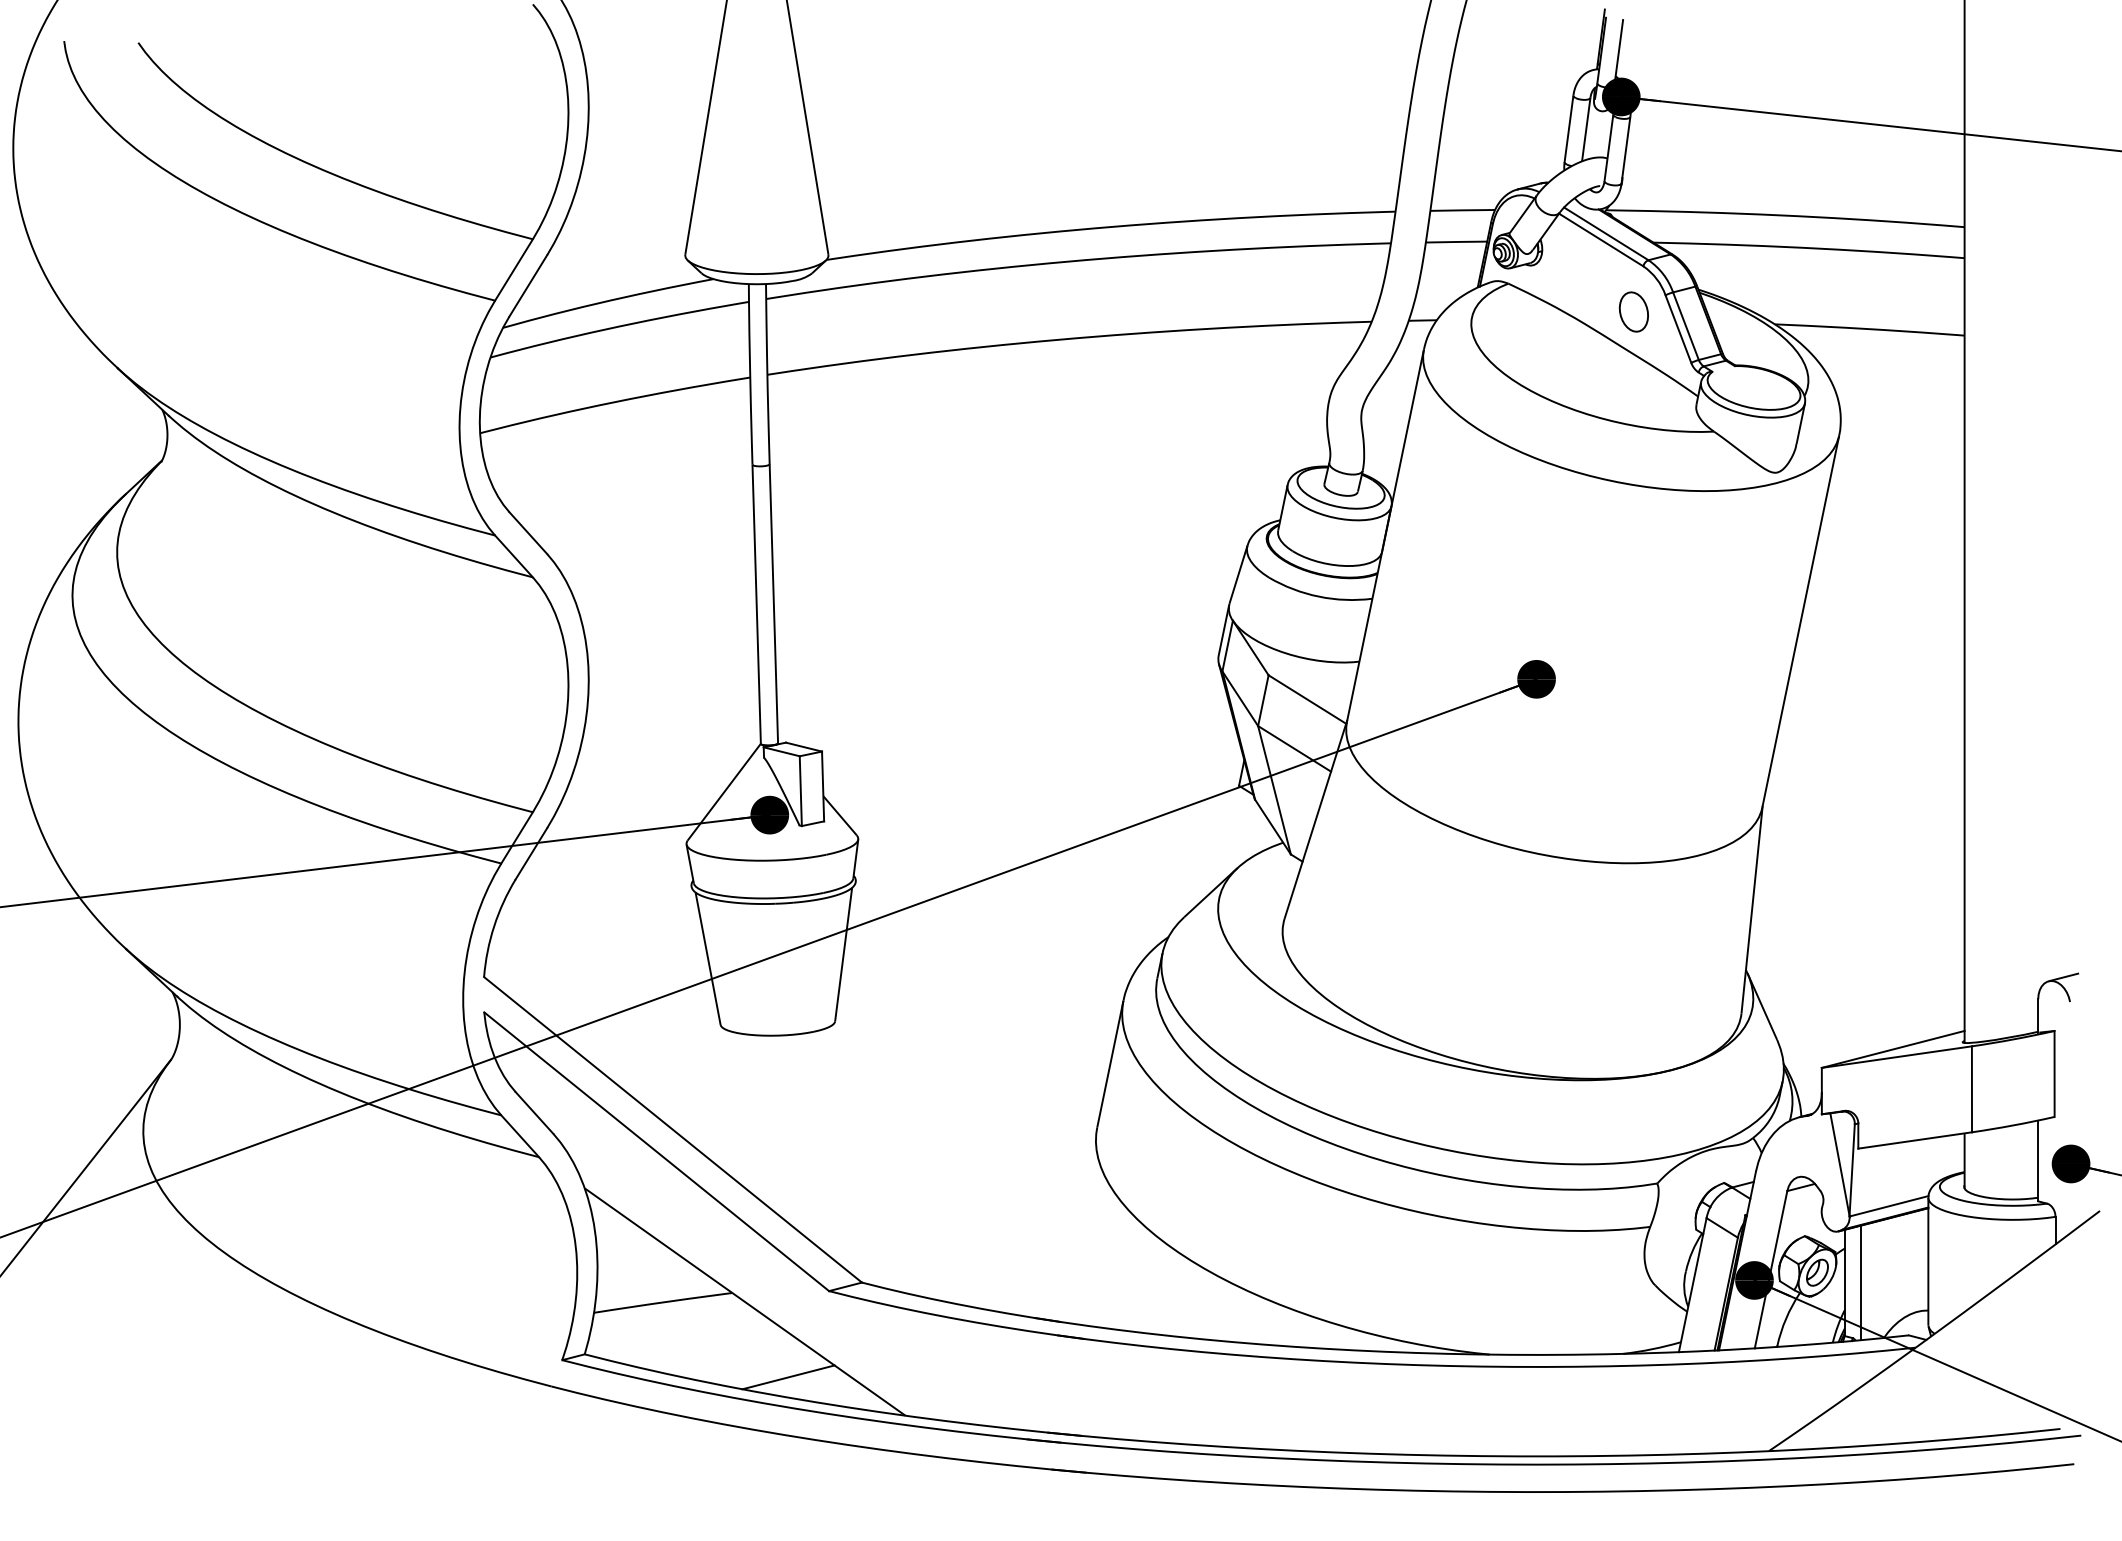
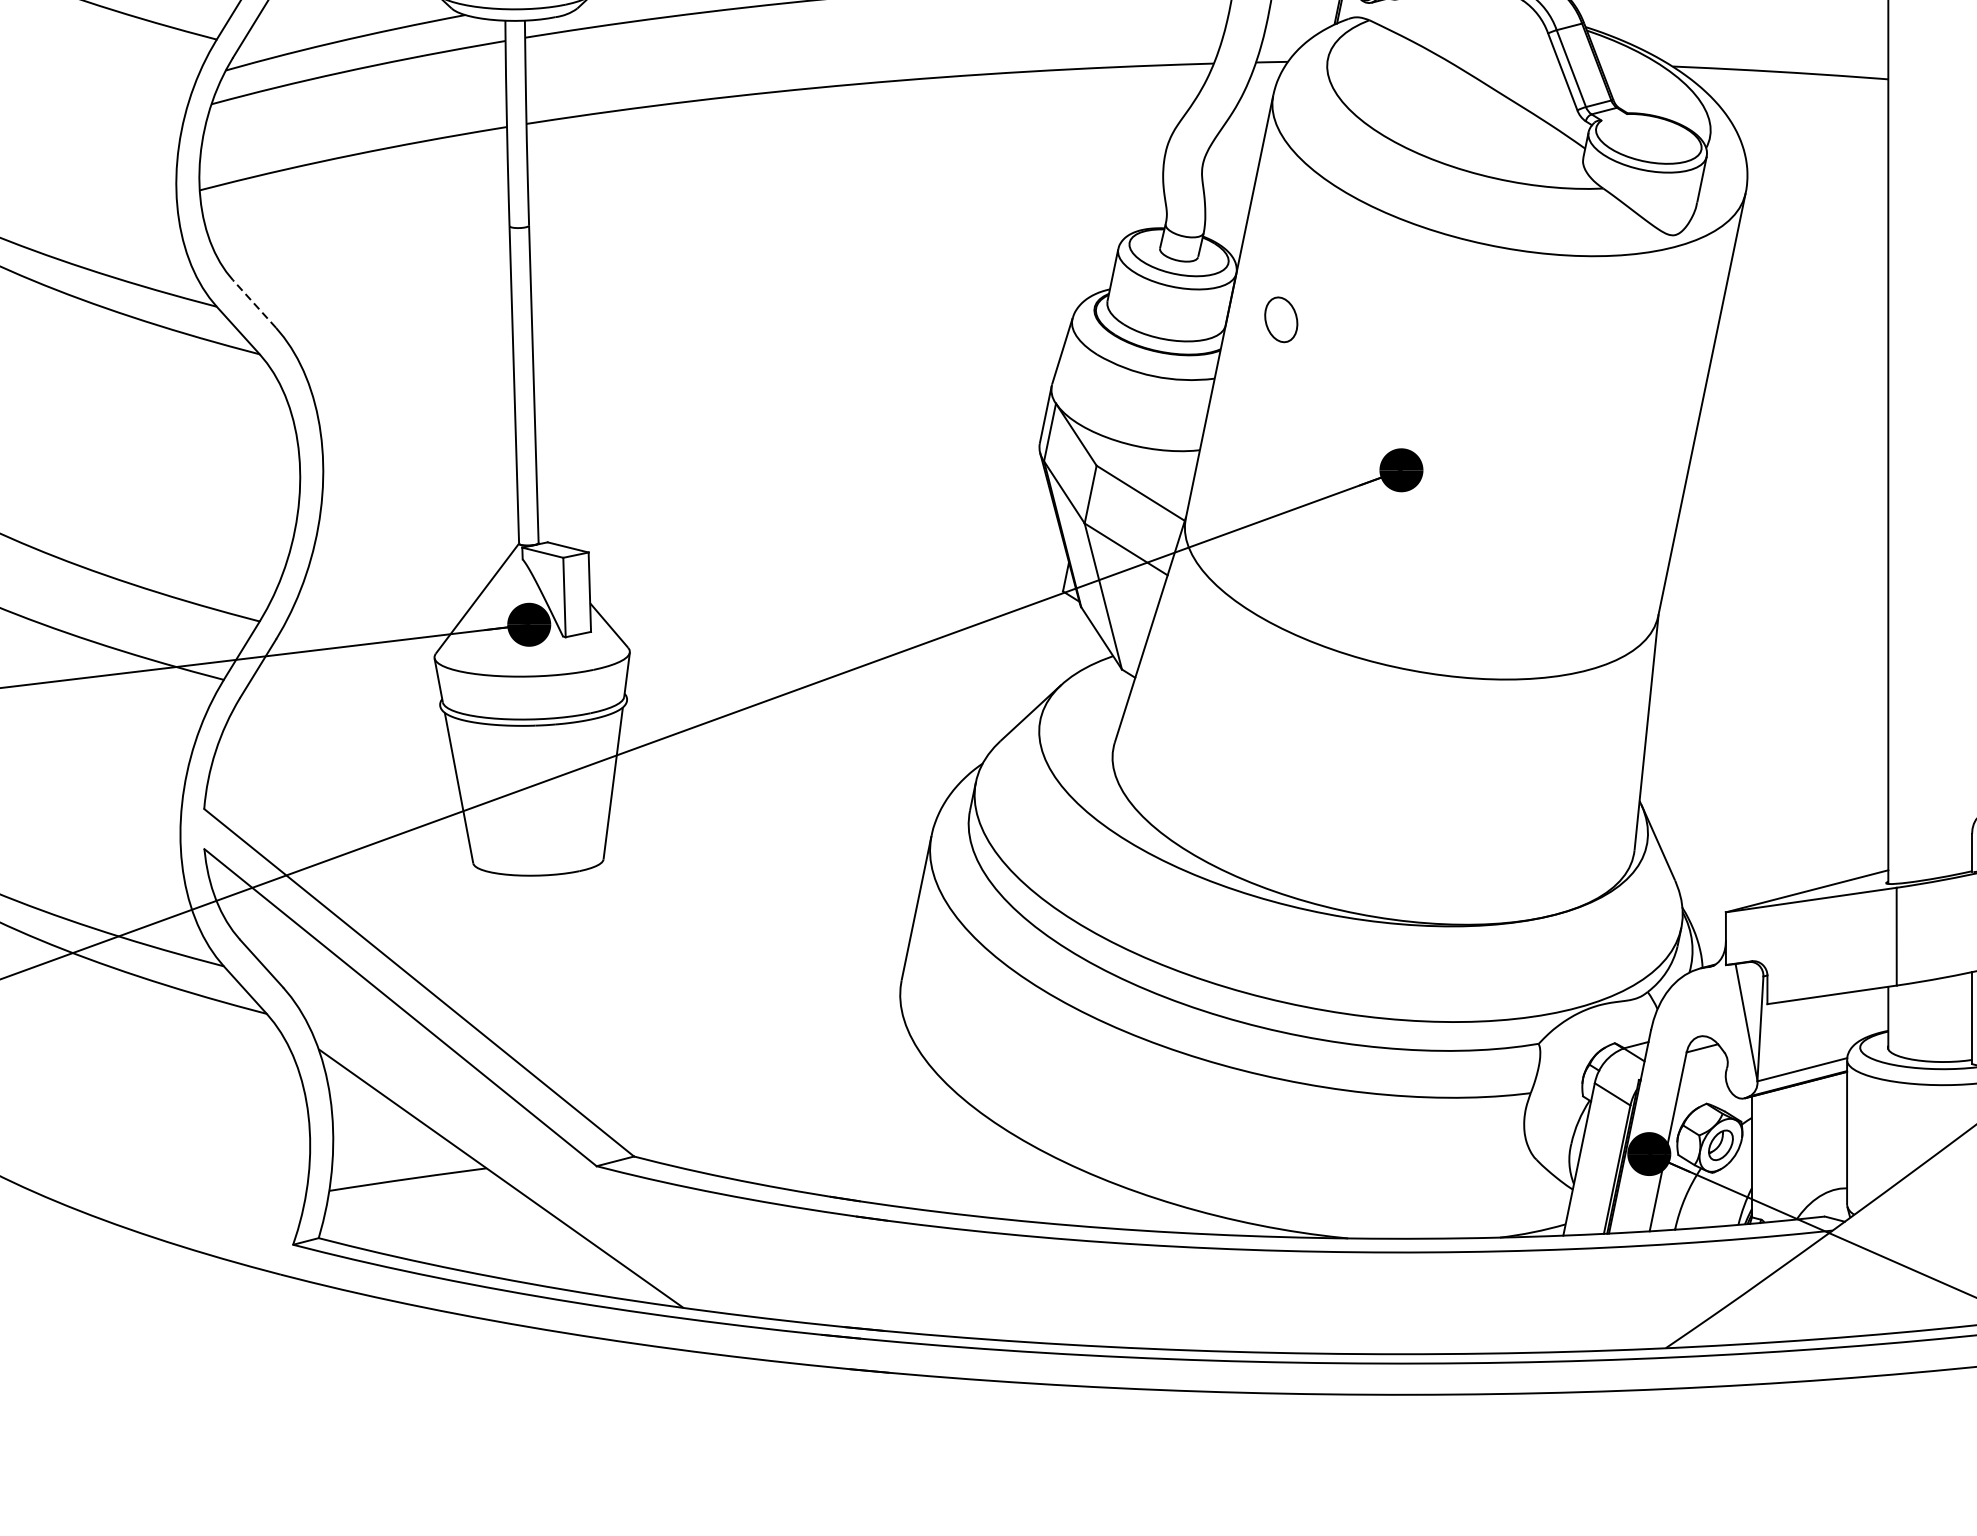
part: (1633, 311) -> (1280, 319), moved
line: (528, 532) -> (254, 303), solid -> dashed
line: (1860, 1282) -> (1769, 1156), removed
line: (788, 1377) -> (550, 1264), removed

